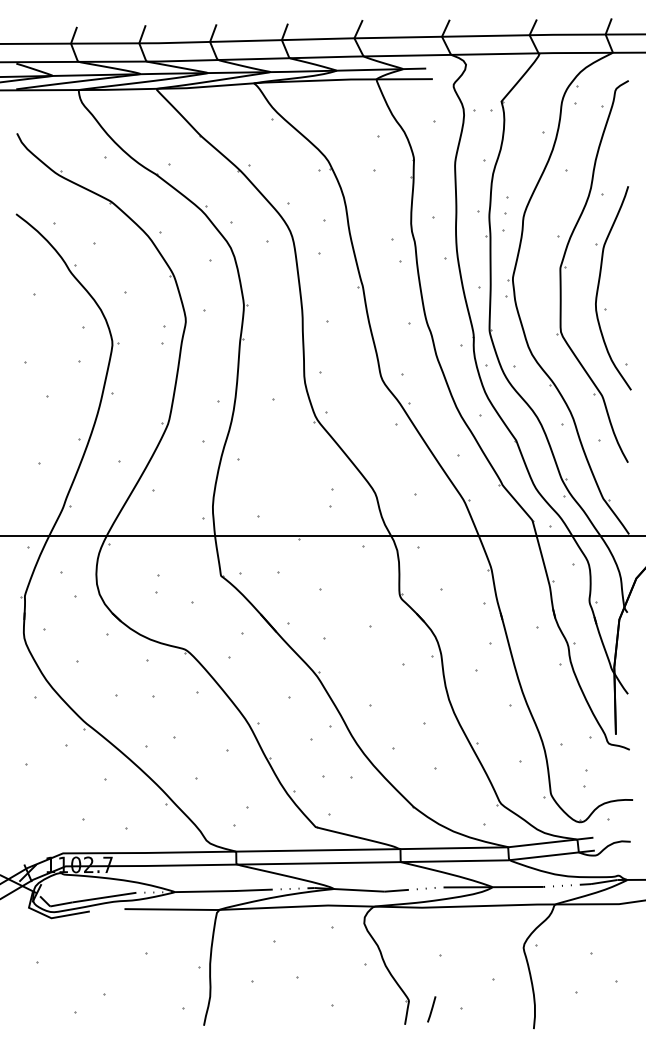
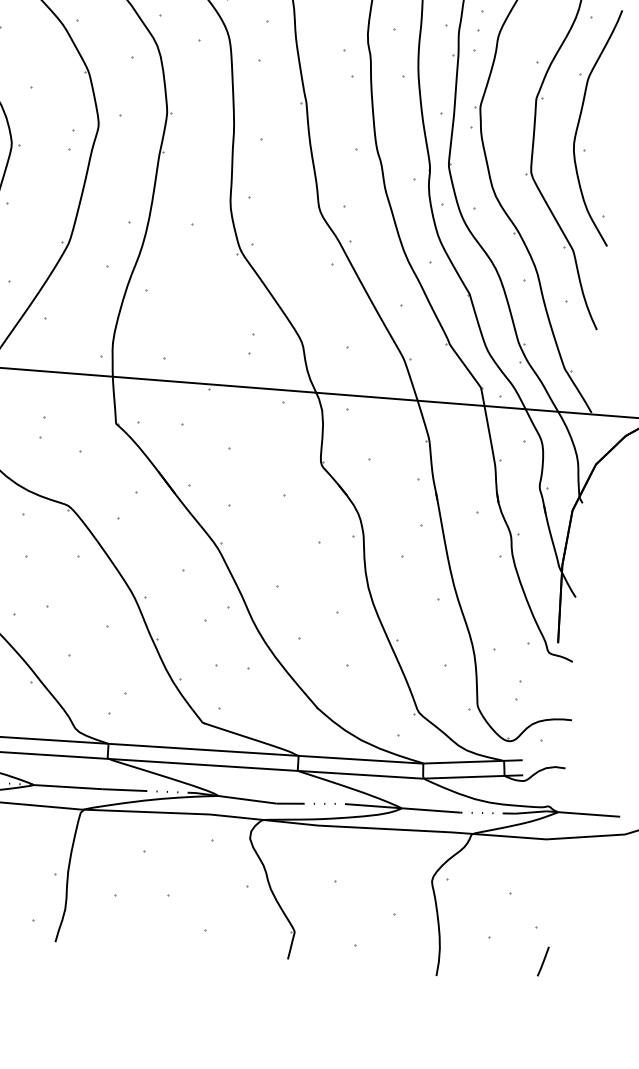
line: (431, 1009) -> (543, 961), moved

